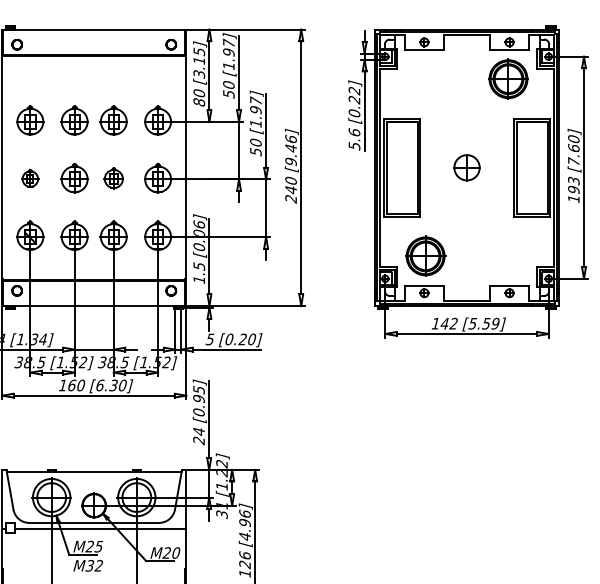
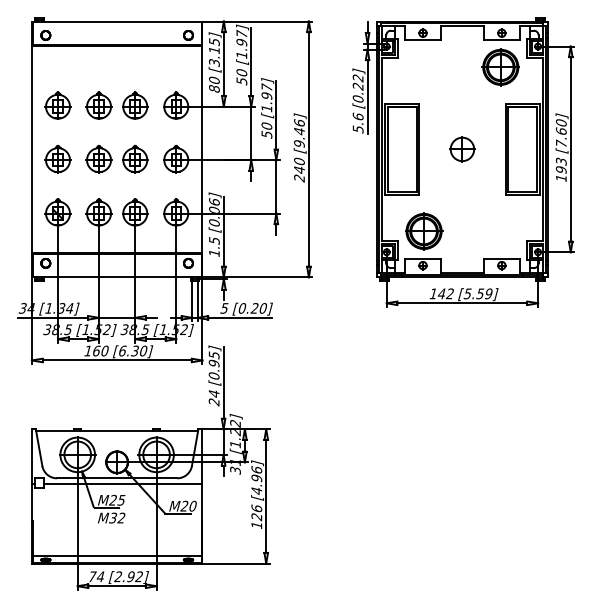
part: (114, 177) -> (135, 158), size x1.43
part: (29, 178) -> (57, 159), size x1.67

